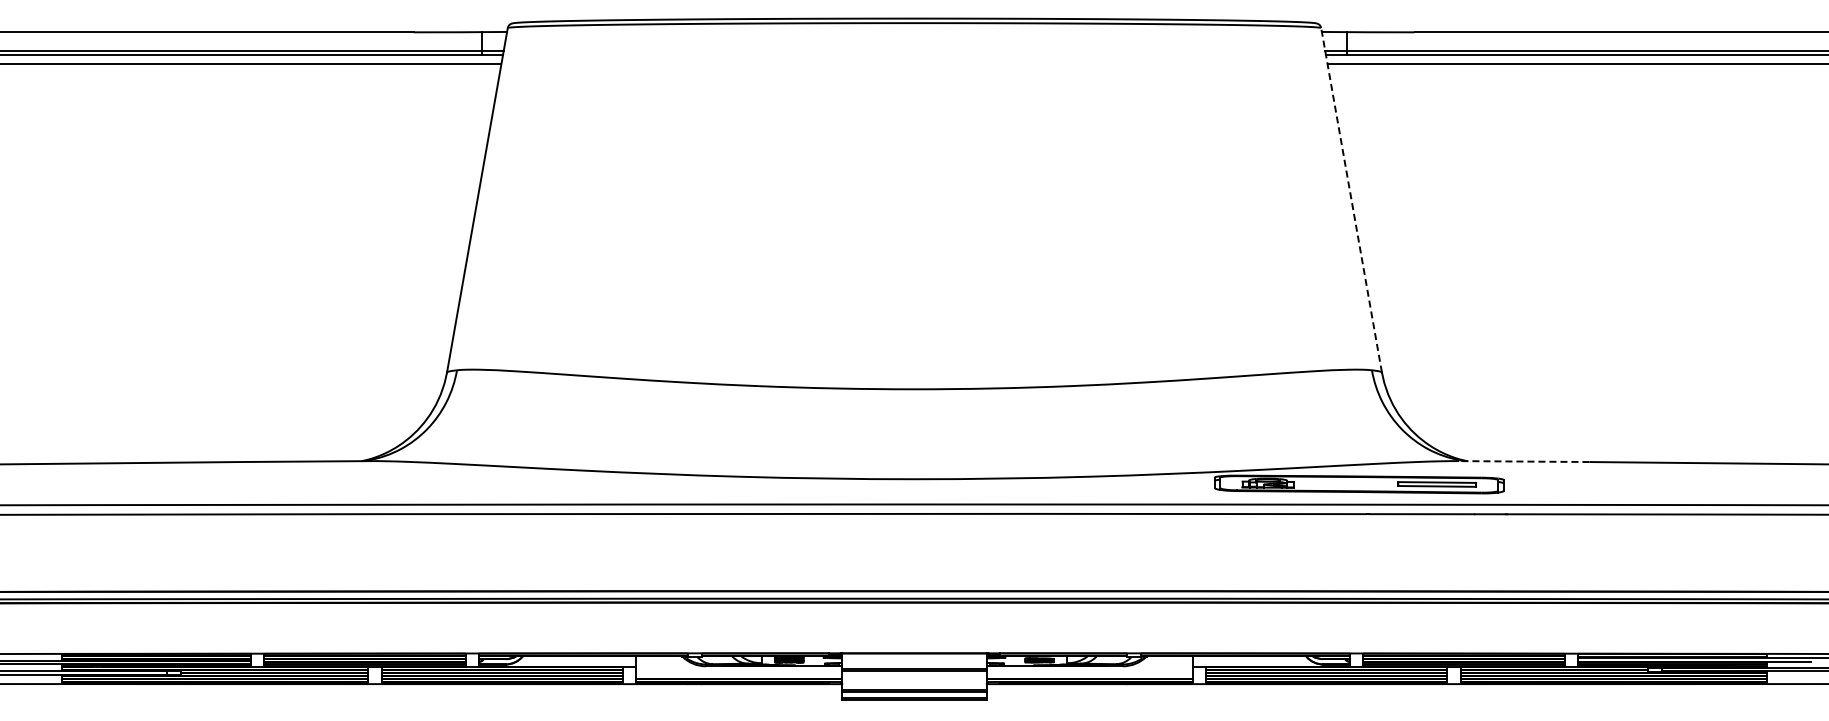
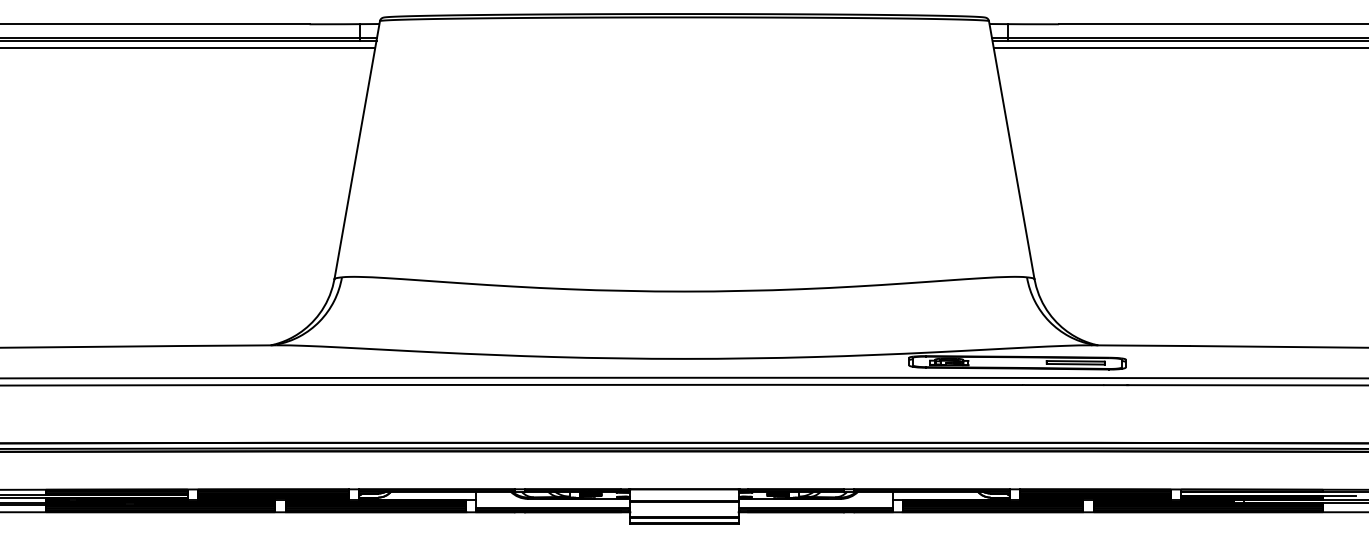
line: (1351, 200) -> (1011, 150), dashed -> solid
line: (1523, 461) -> (1140, 345), dashed -> solid

